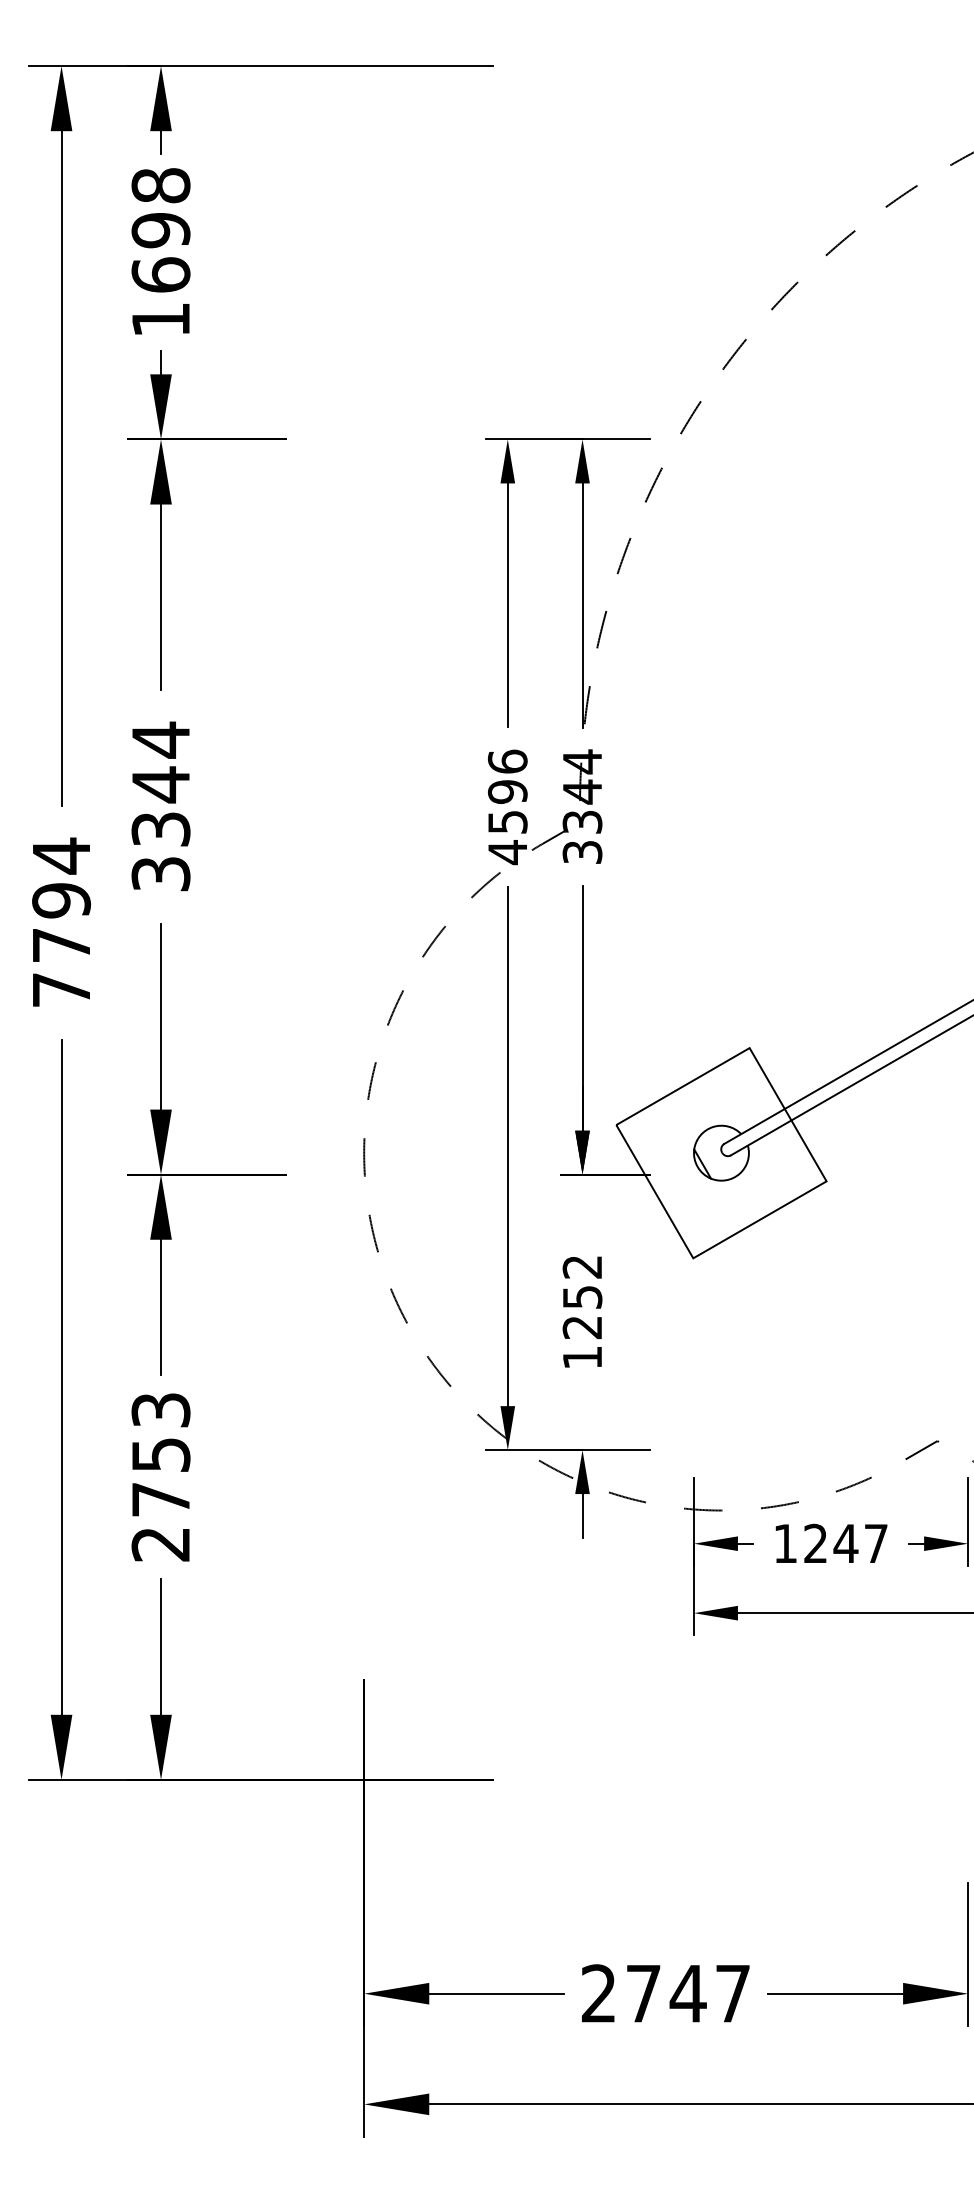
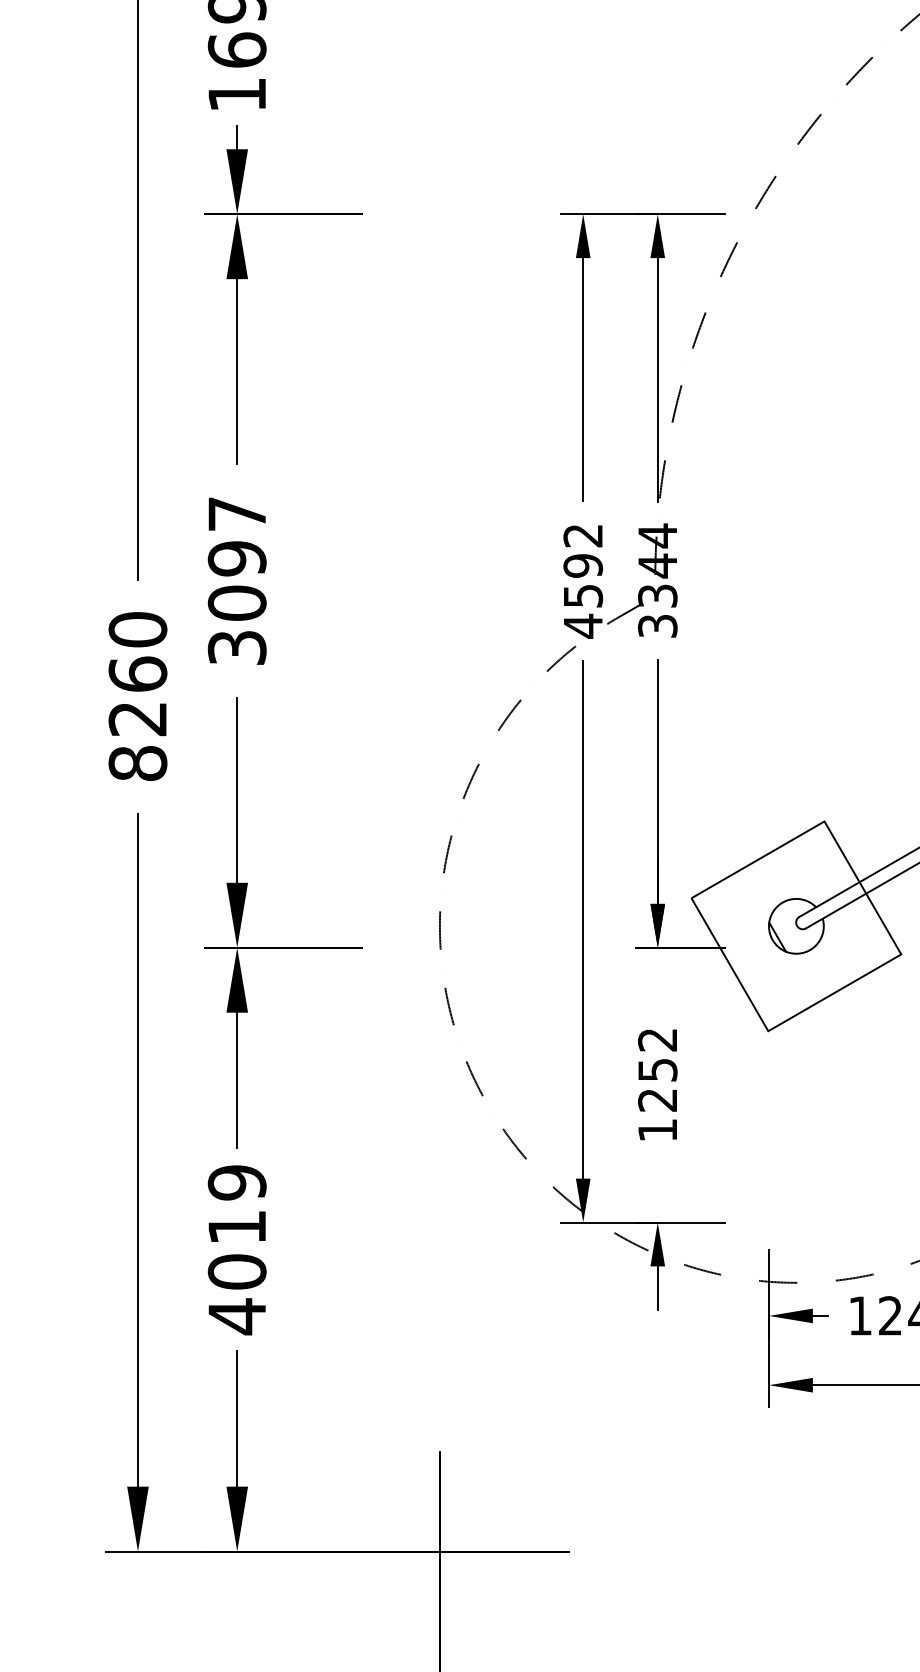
text: (507, 761) -> (582, 535), 4596 -> 4592
text: (160, 784) -> (236, 558), 3344 -> 3097
text: (61, 922) -> (137, 696), 7794 -> 8260
text: (160, 1477) -> (236, 1249), 2753 -> 4019

